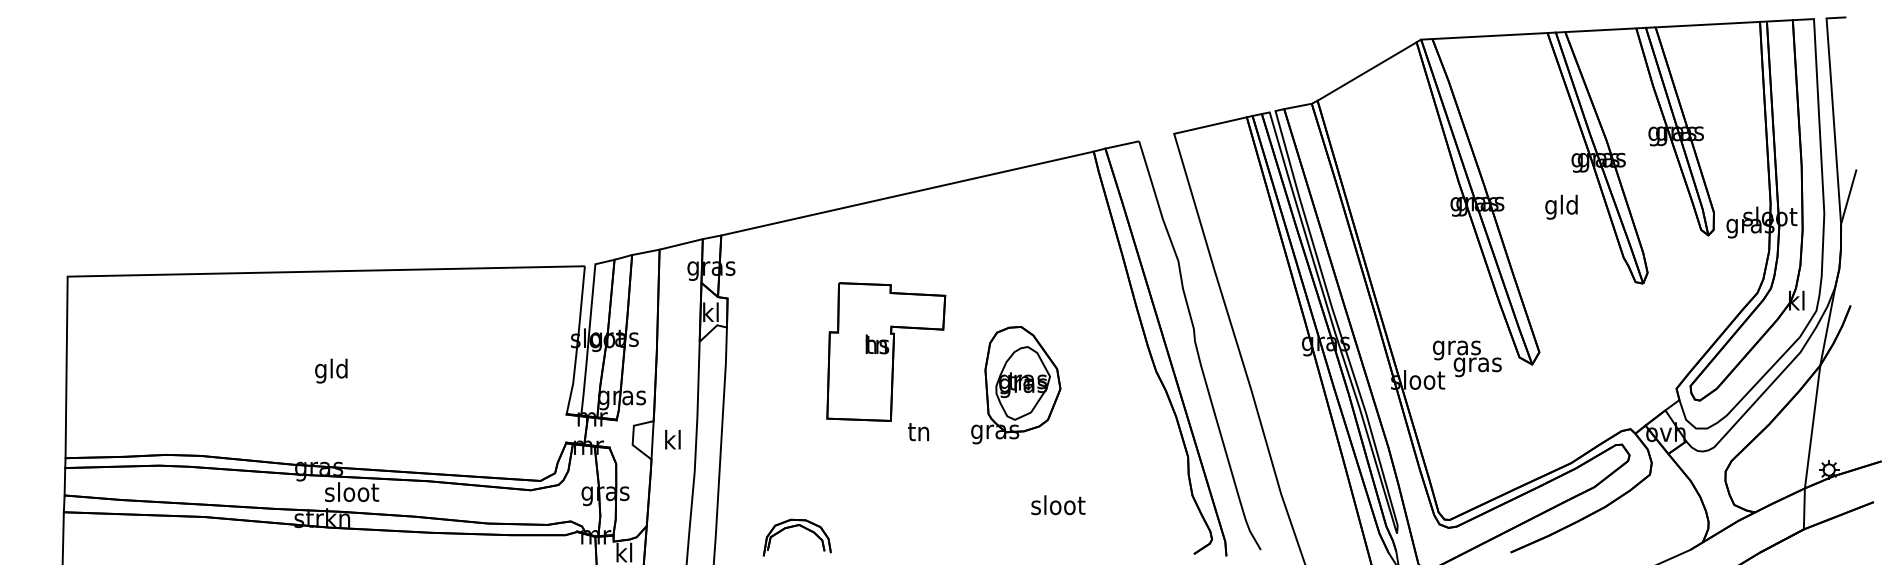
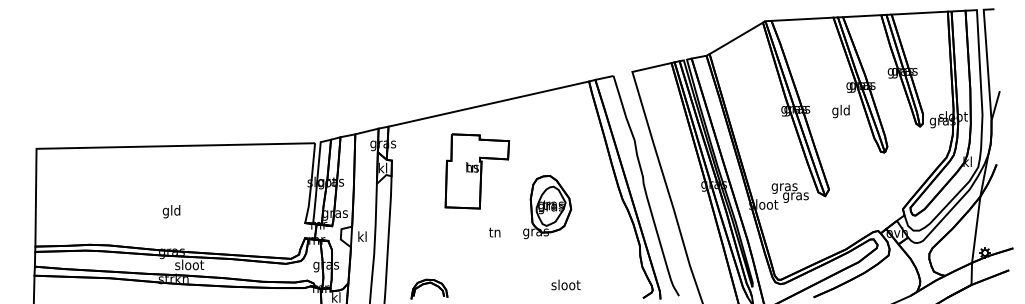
part: (886, 352) -> (477, 171), moved
text: (331, 370) -> (171, 211), moved
text: (1057, 504) -> (565, 284), moved

